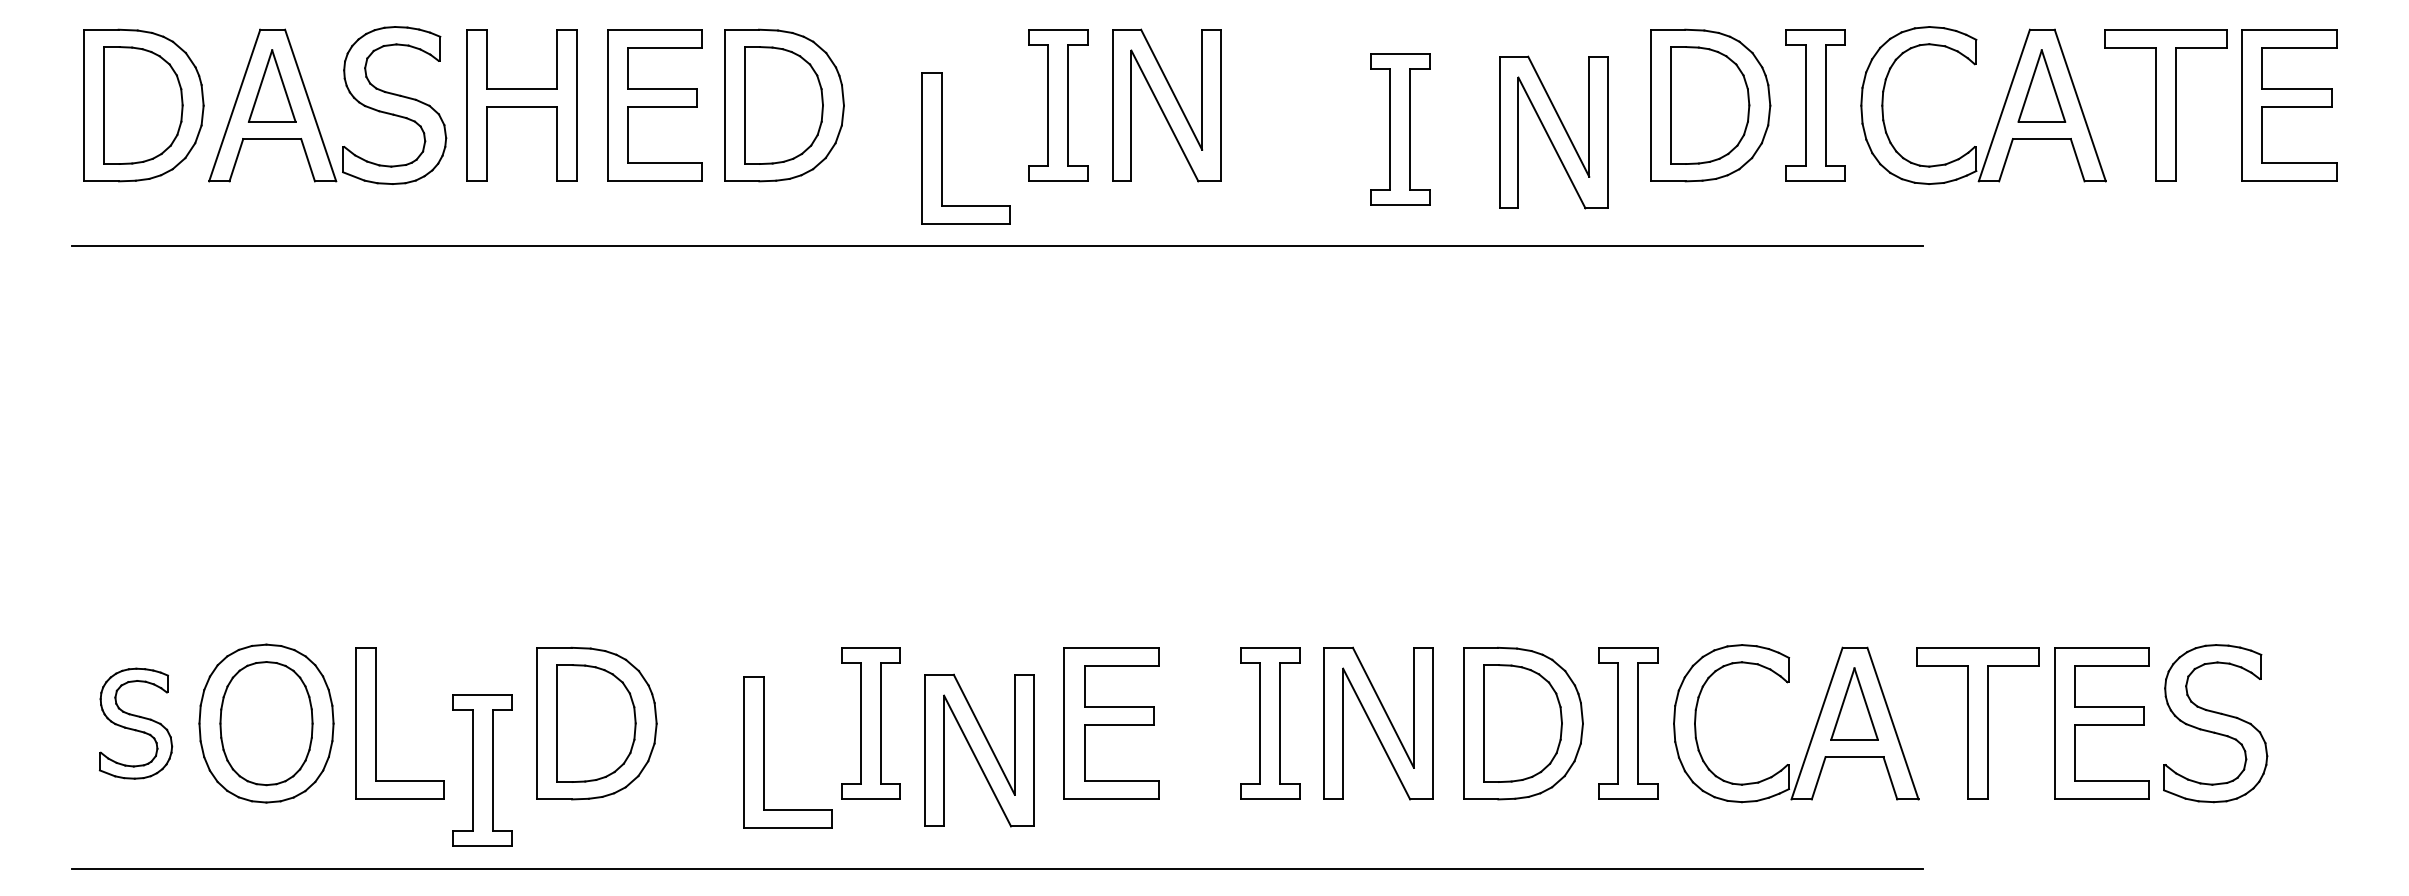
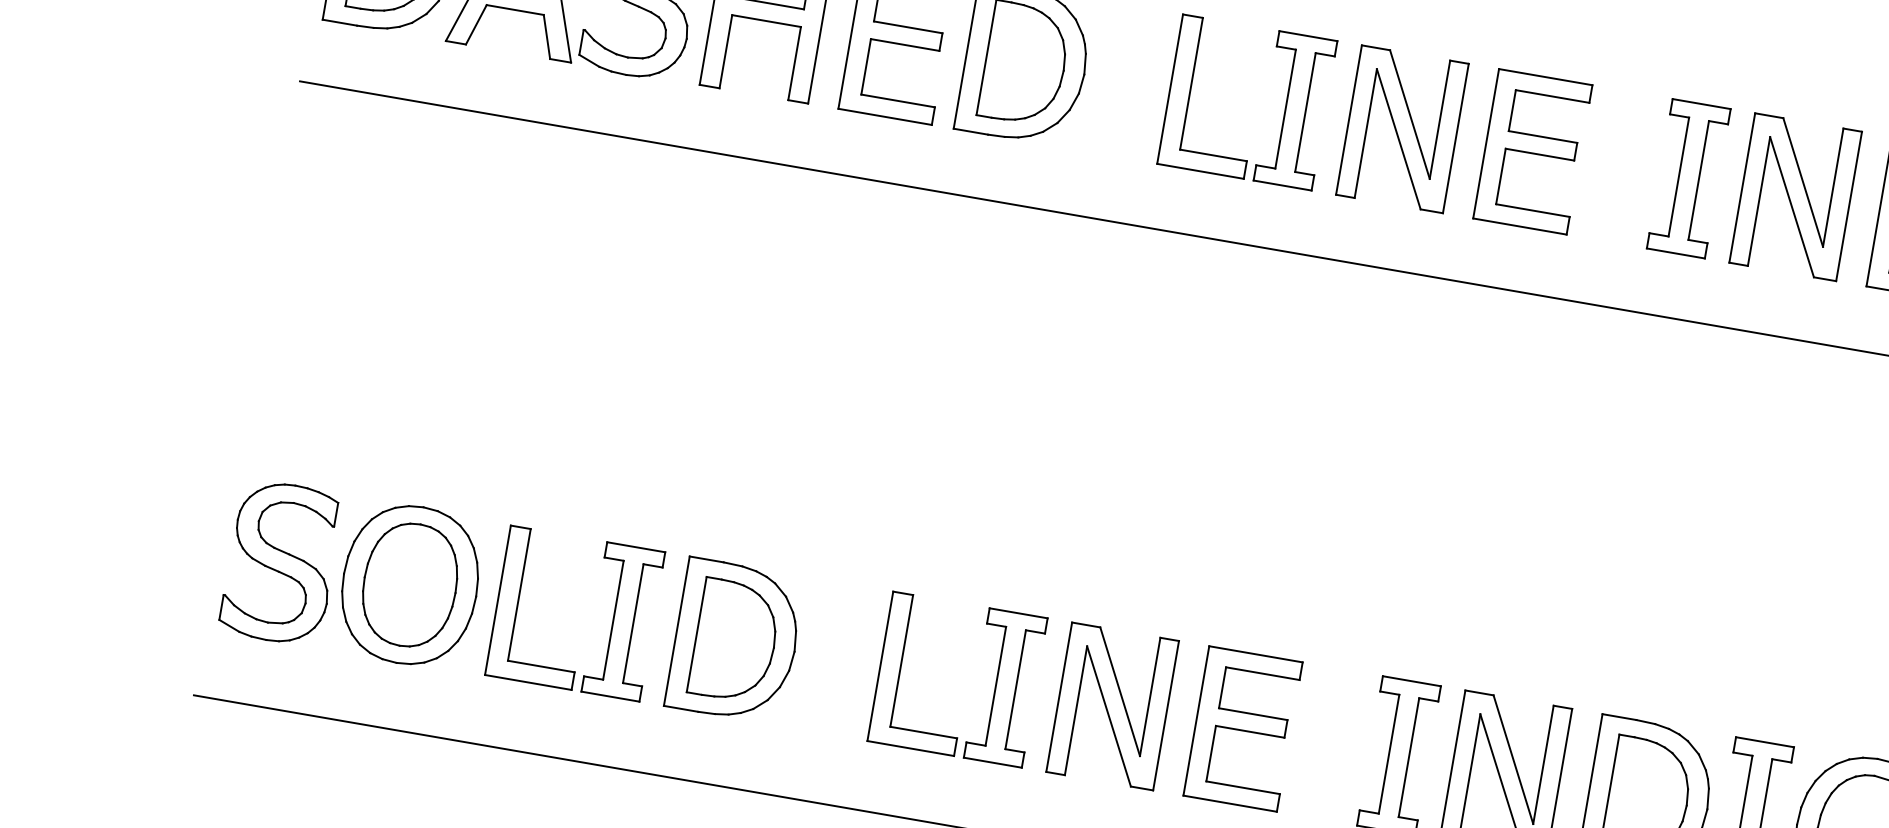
part: (1299, 105) -> (1533, 151), added
part: (1400, 129) -> (1688, 178), moved
part: (1553, 132) -> (1795, 197), moved
part: (942, 148) -> (1190, 92), moved
part: (135, 723) -> (281, 562), size x1.43
part: (979, 750) -> (1112, 706), moved
part: (764, 752) -> (900, 669), moved
part: (482, 770) -> (622, 621), moved

